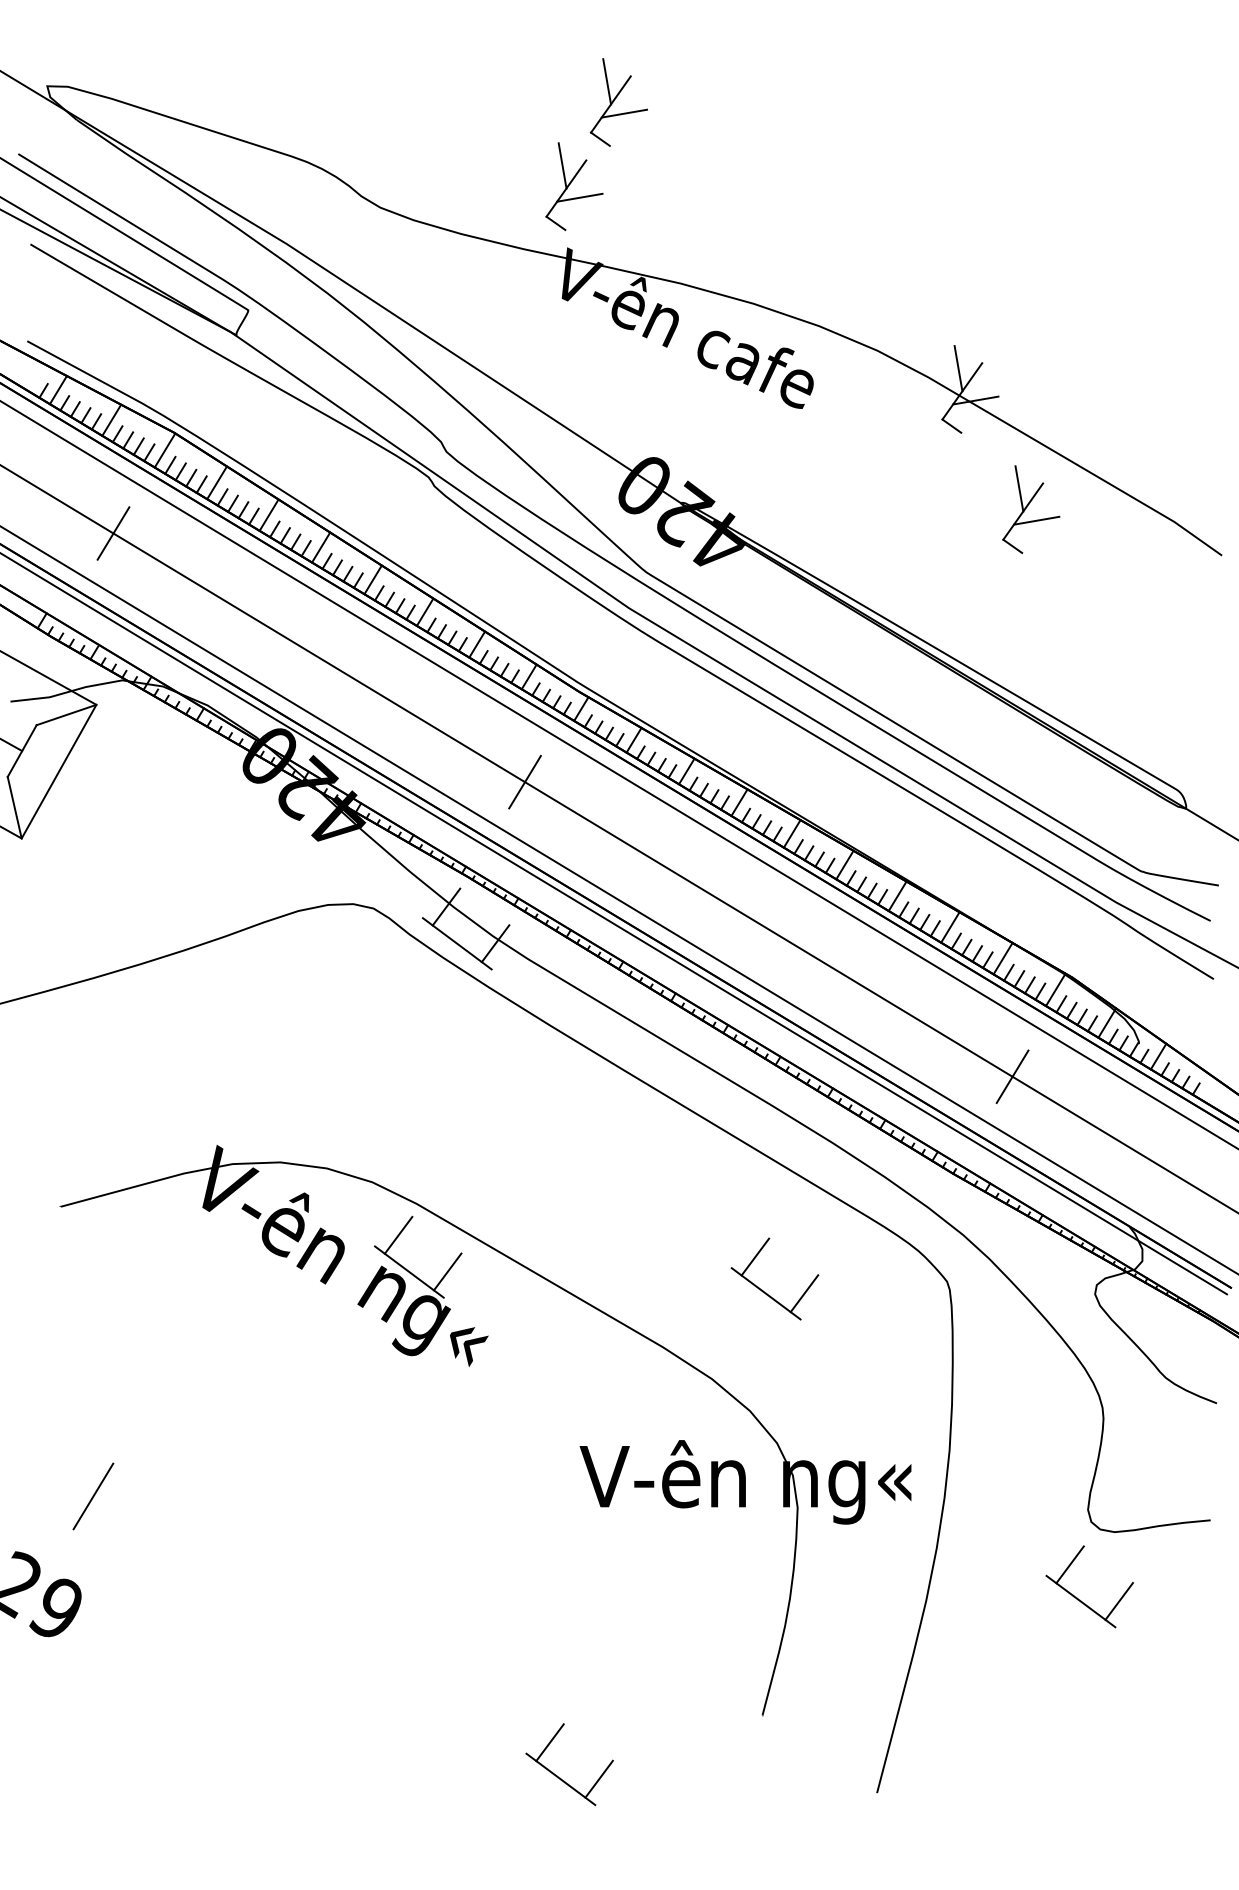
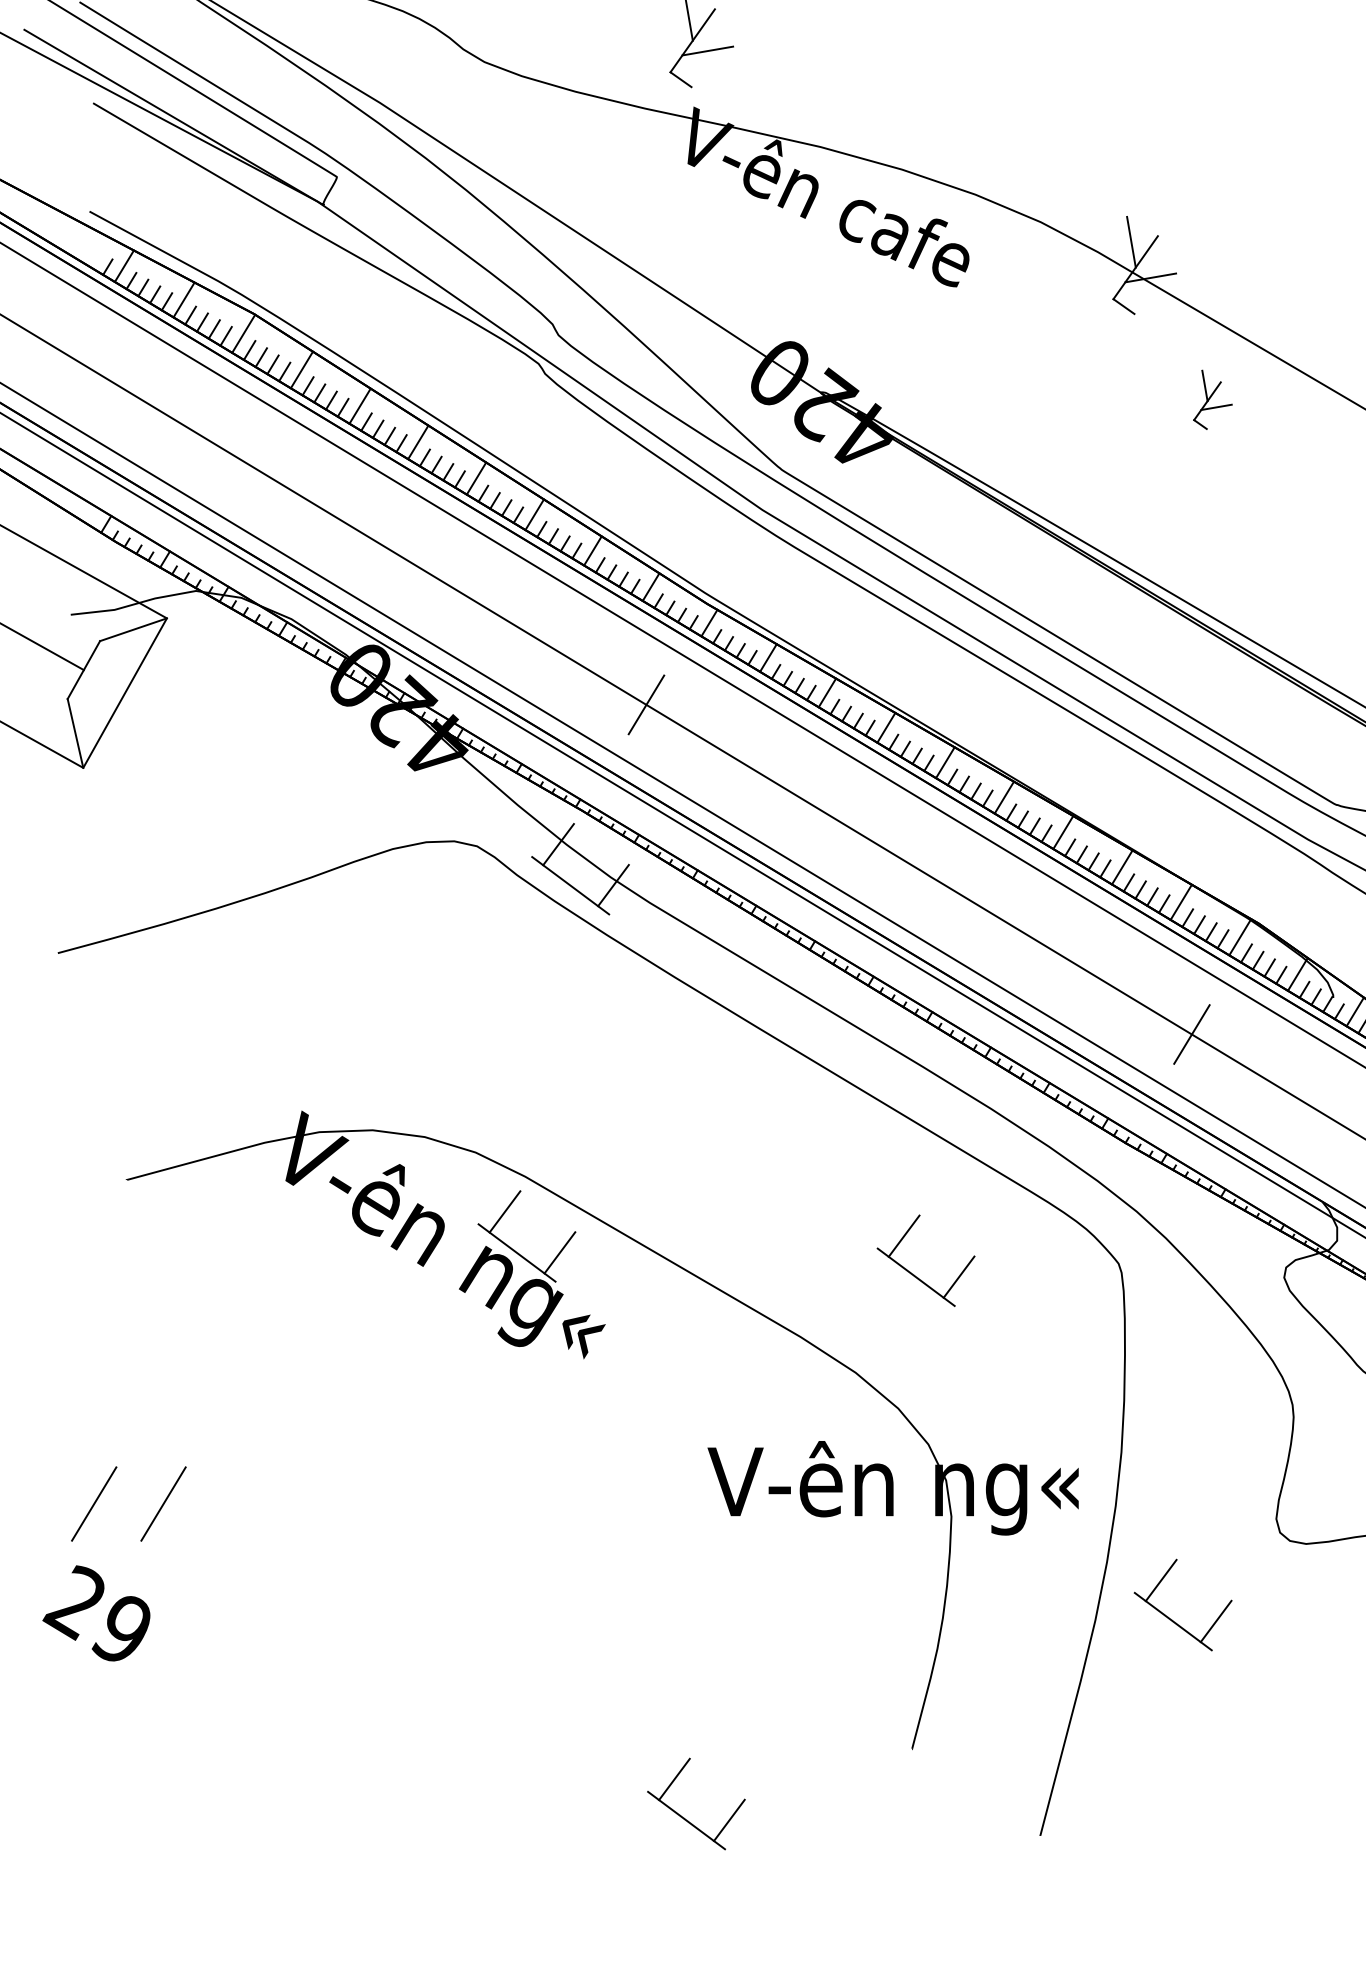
part: (1031, 509) -> (1213, 399), size x0.6
line: (113, 533) -> (186, 426), removed
line: (31, 1496) -> (94, 1504), added
part: (1081, 1600) -> (1173, 1620), moved

